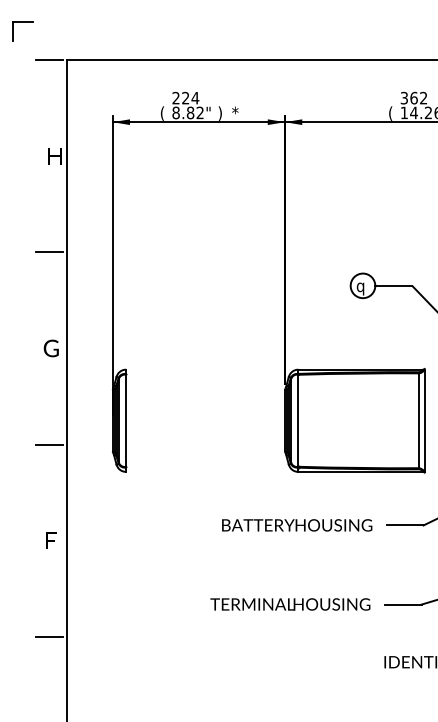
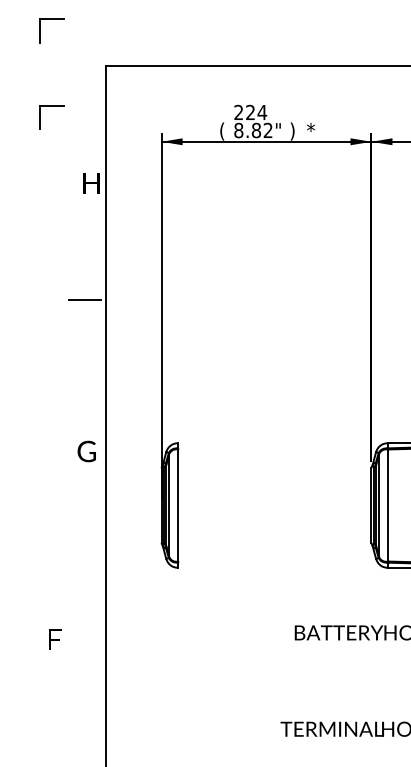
line: (49, 60) -> (84, 66), removed
part: (22, 93) -> (51, 106), added
text: (50, 348) -> (85, 451), moved
line: (49, 444) -> (84, 534), removed
text: (51, 540) -> (55, 639), moved

